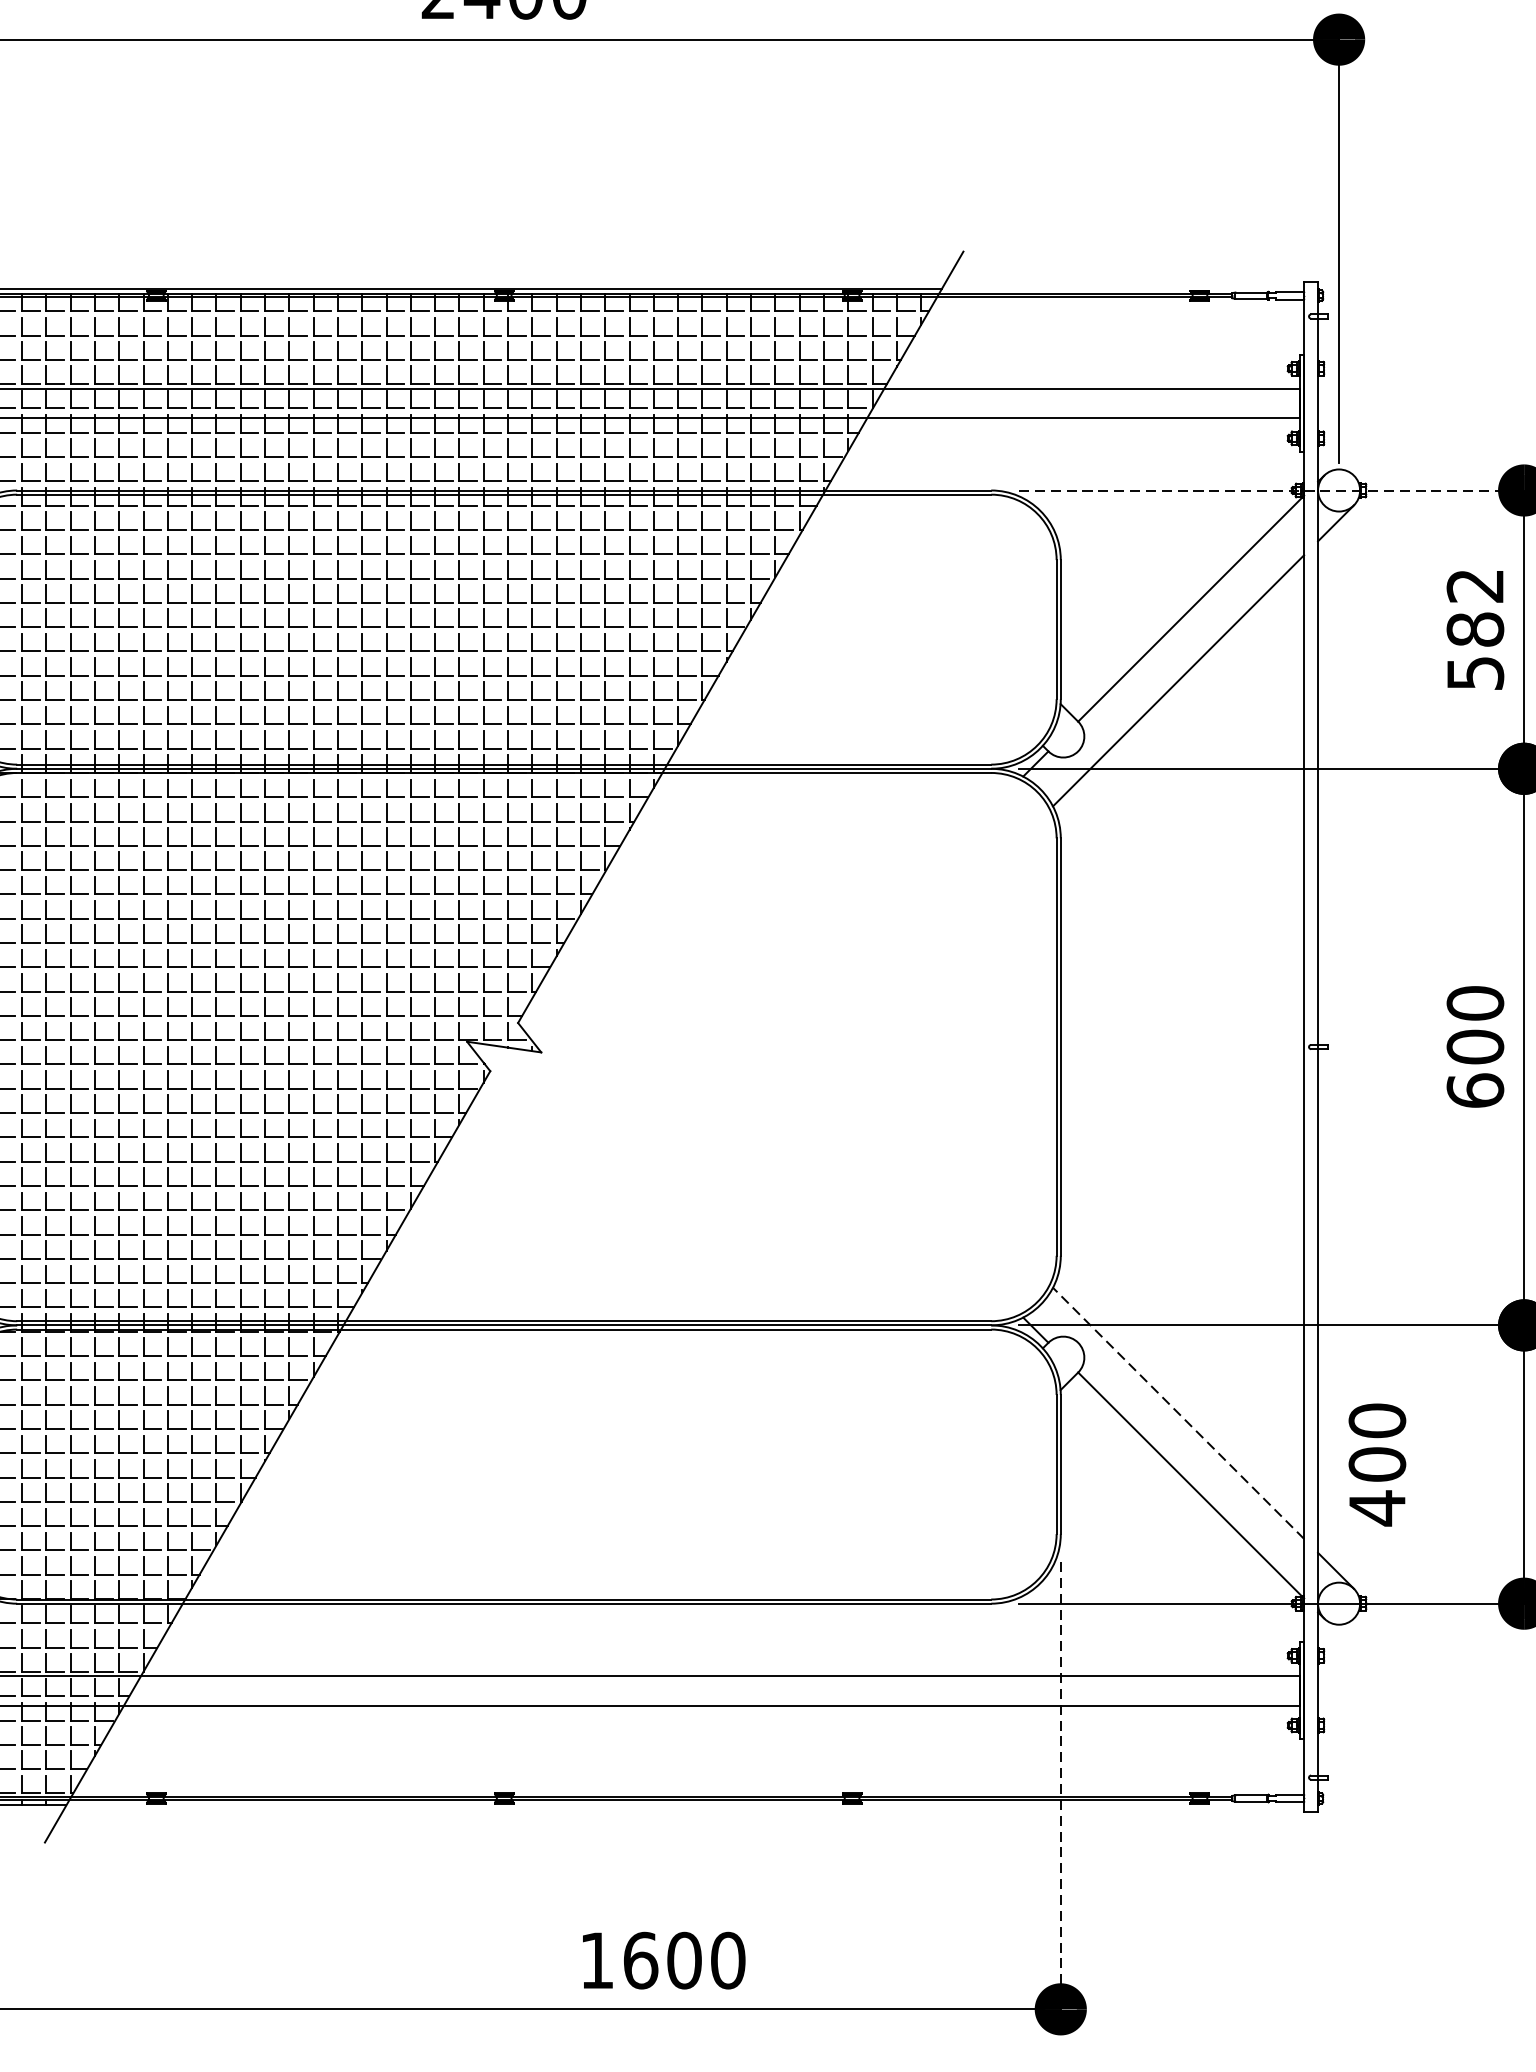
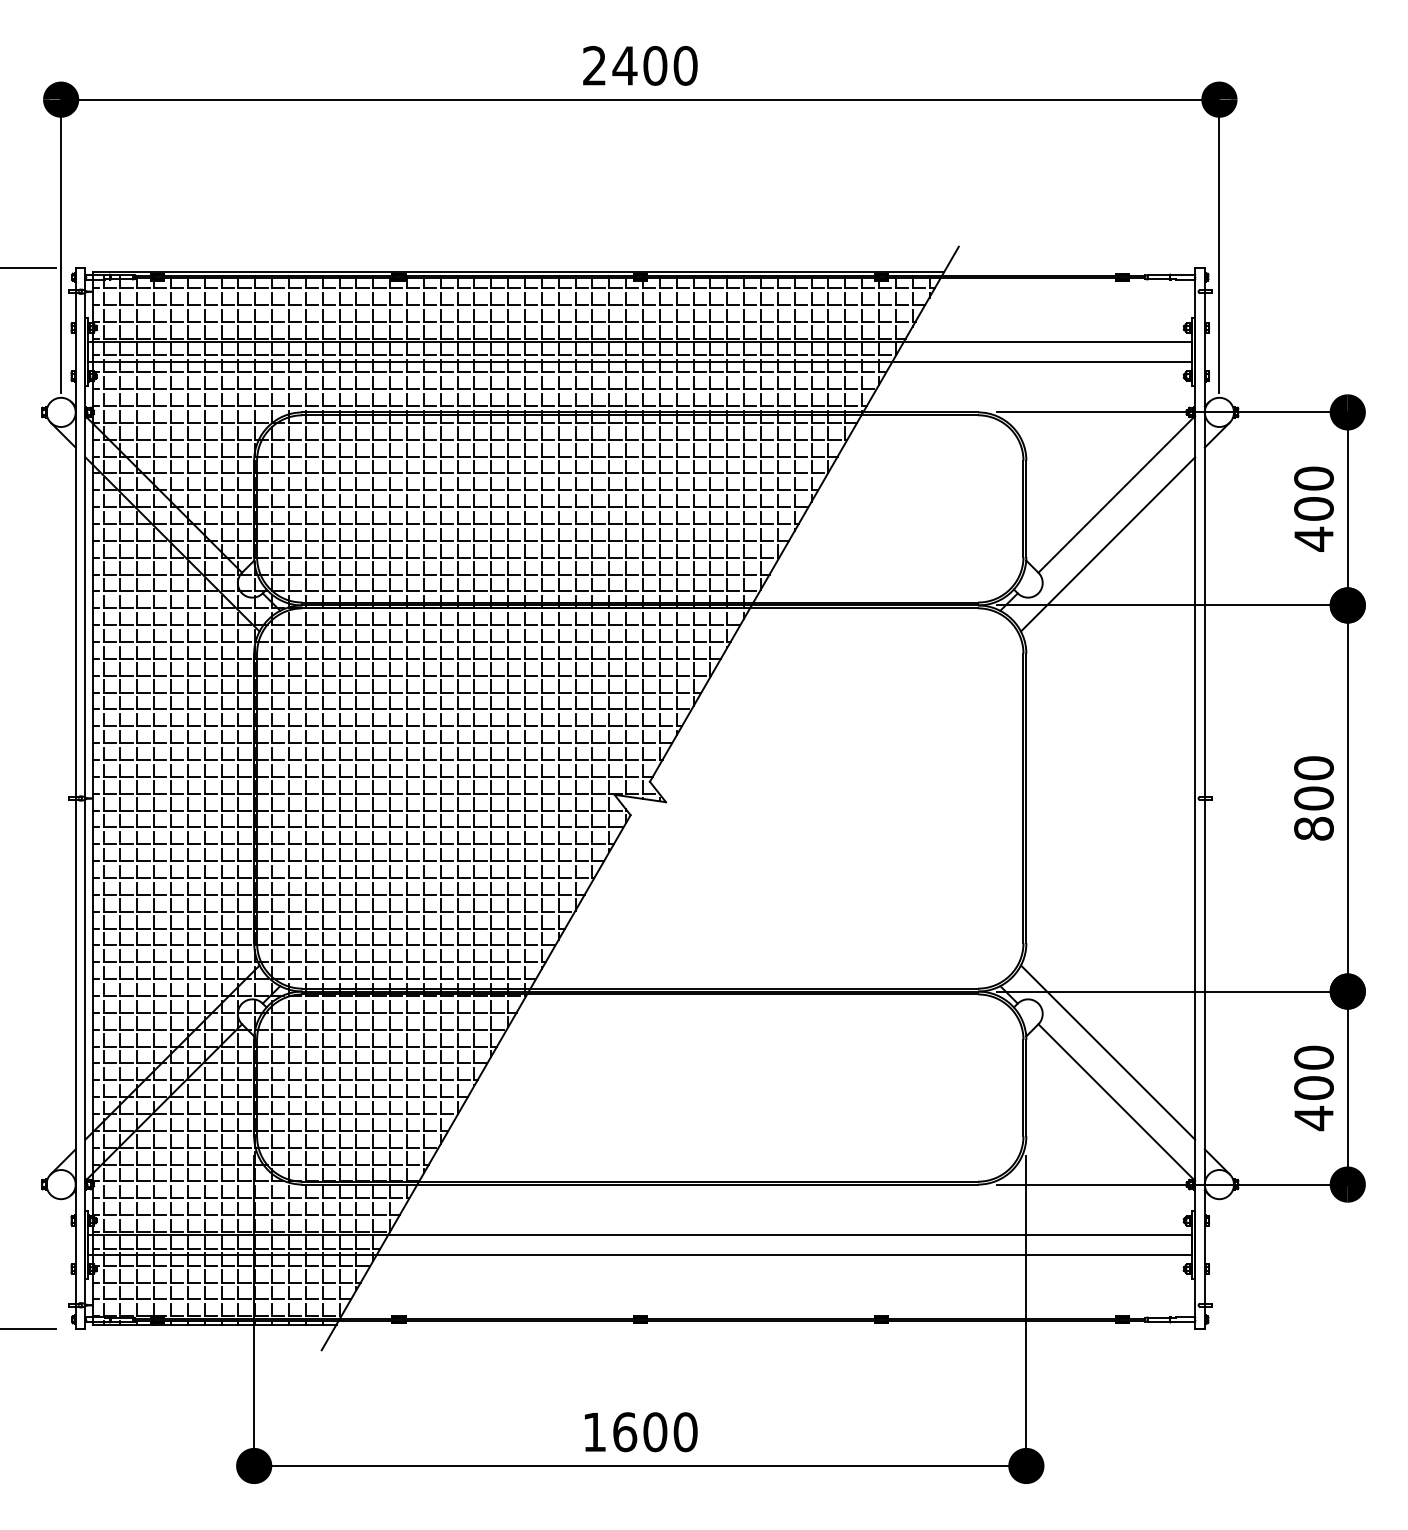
line: (1272, 490) -> (1173, 412), dashed -> solid
text: (1474, 629) -> (1313, 508), 582 -> 400
text: (1474, 1090) -> (1313, 828), 600 -> 800
line: (1177, 1413) -> (1107, 1052), dashed -> solid
text: (1376, 1465) -> (1313, 1088), moved
line: (1060, 1786) -> (1026, 1311), dashed -> solid
text: (664, 1961) -> (641, 1432), moved

